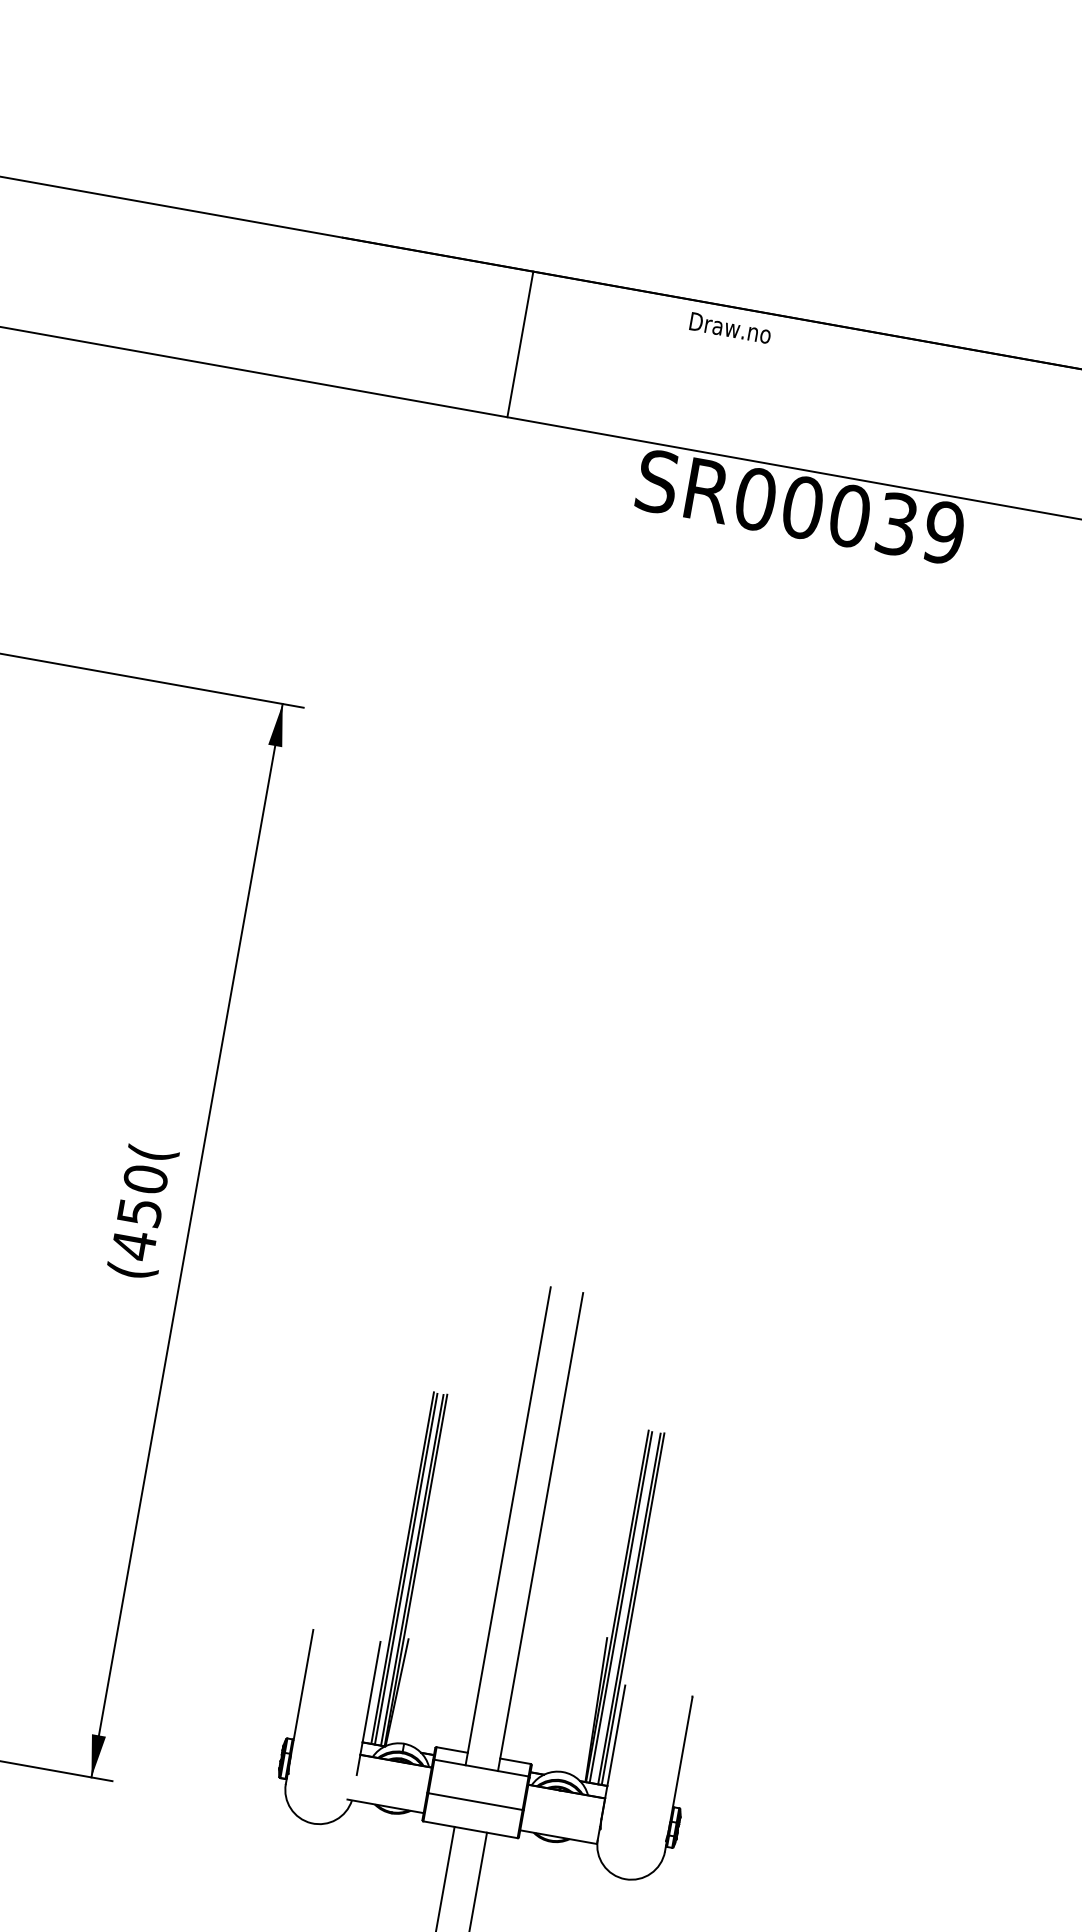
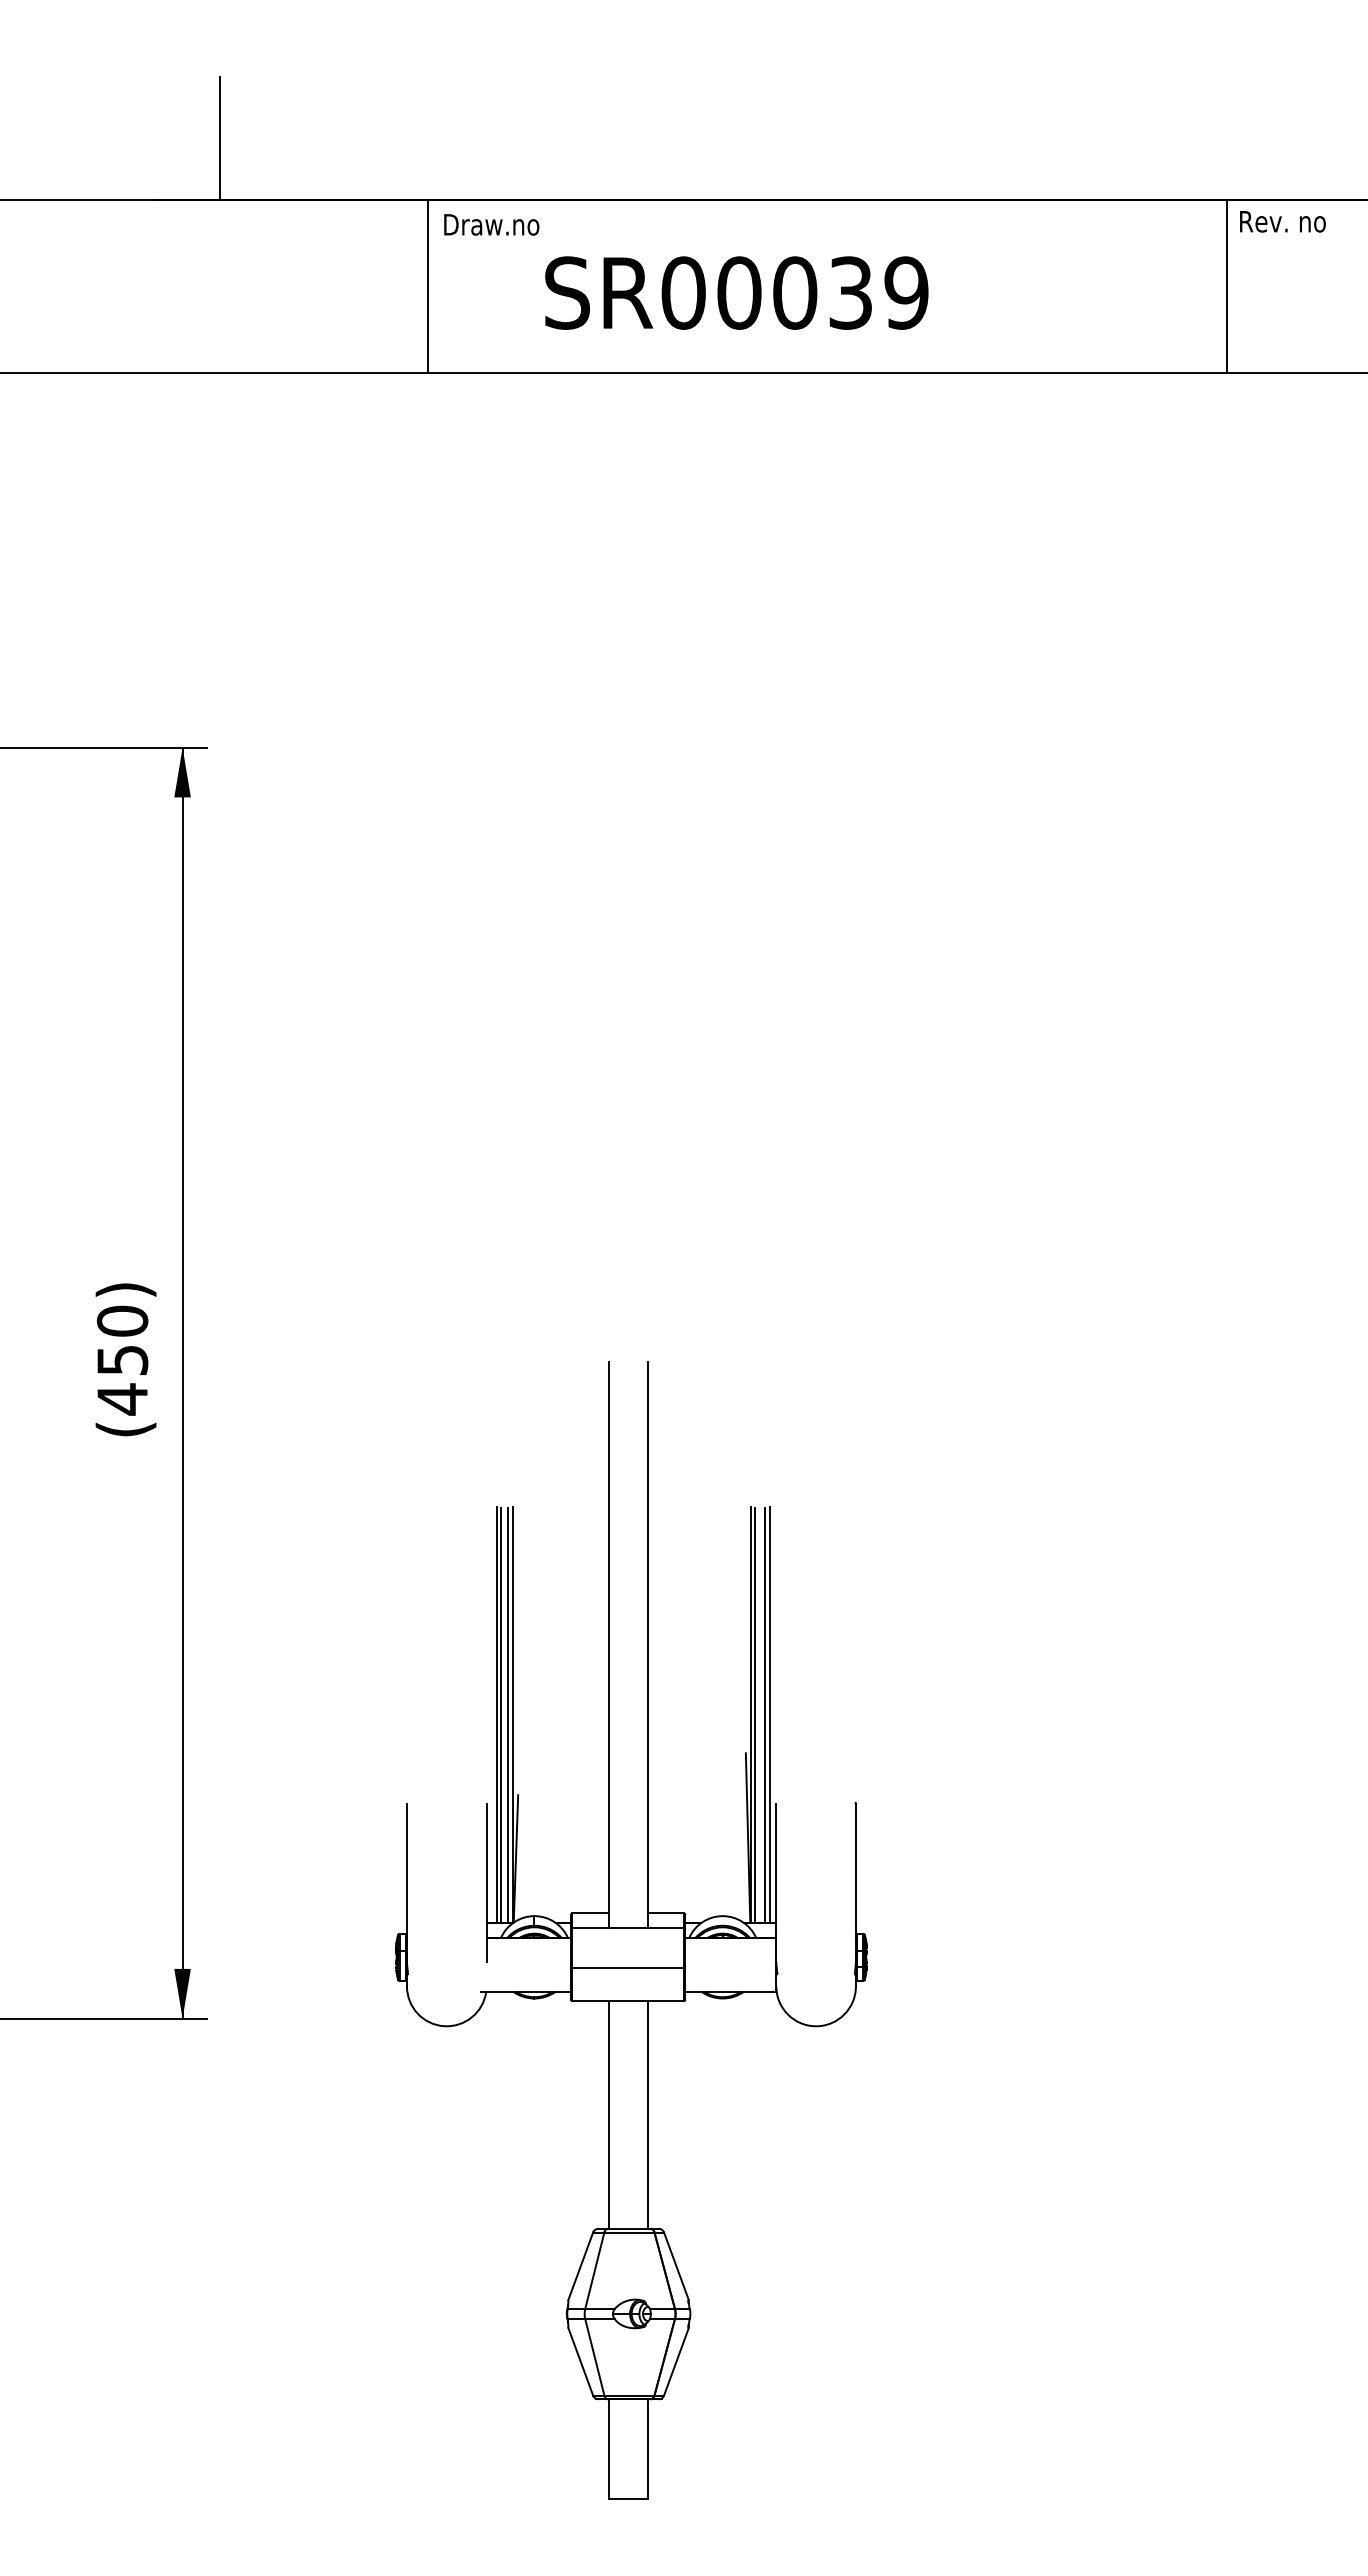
line: (406, 195) -> (220, 138), added
text: (730, 327) -> (491, 224), moved
line: (520, 344) -> (427, 286), moved
text: (800, 506) -> (736, 292), moved
text: (152, 1153) -> (125, 1289), ( -> )

